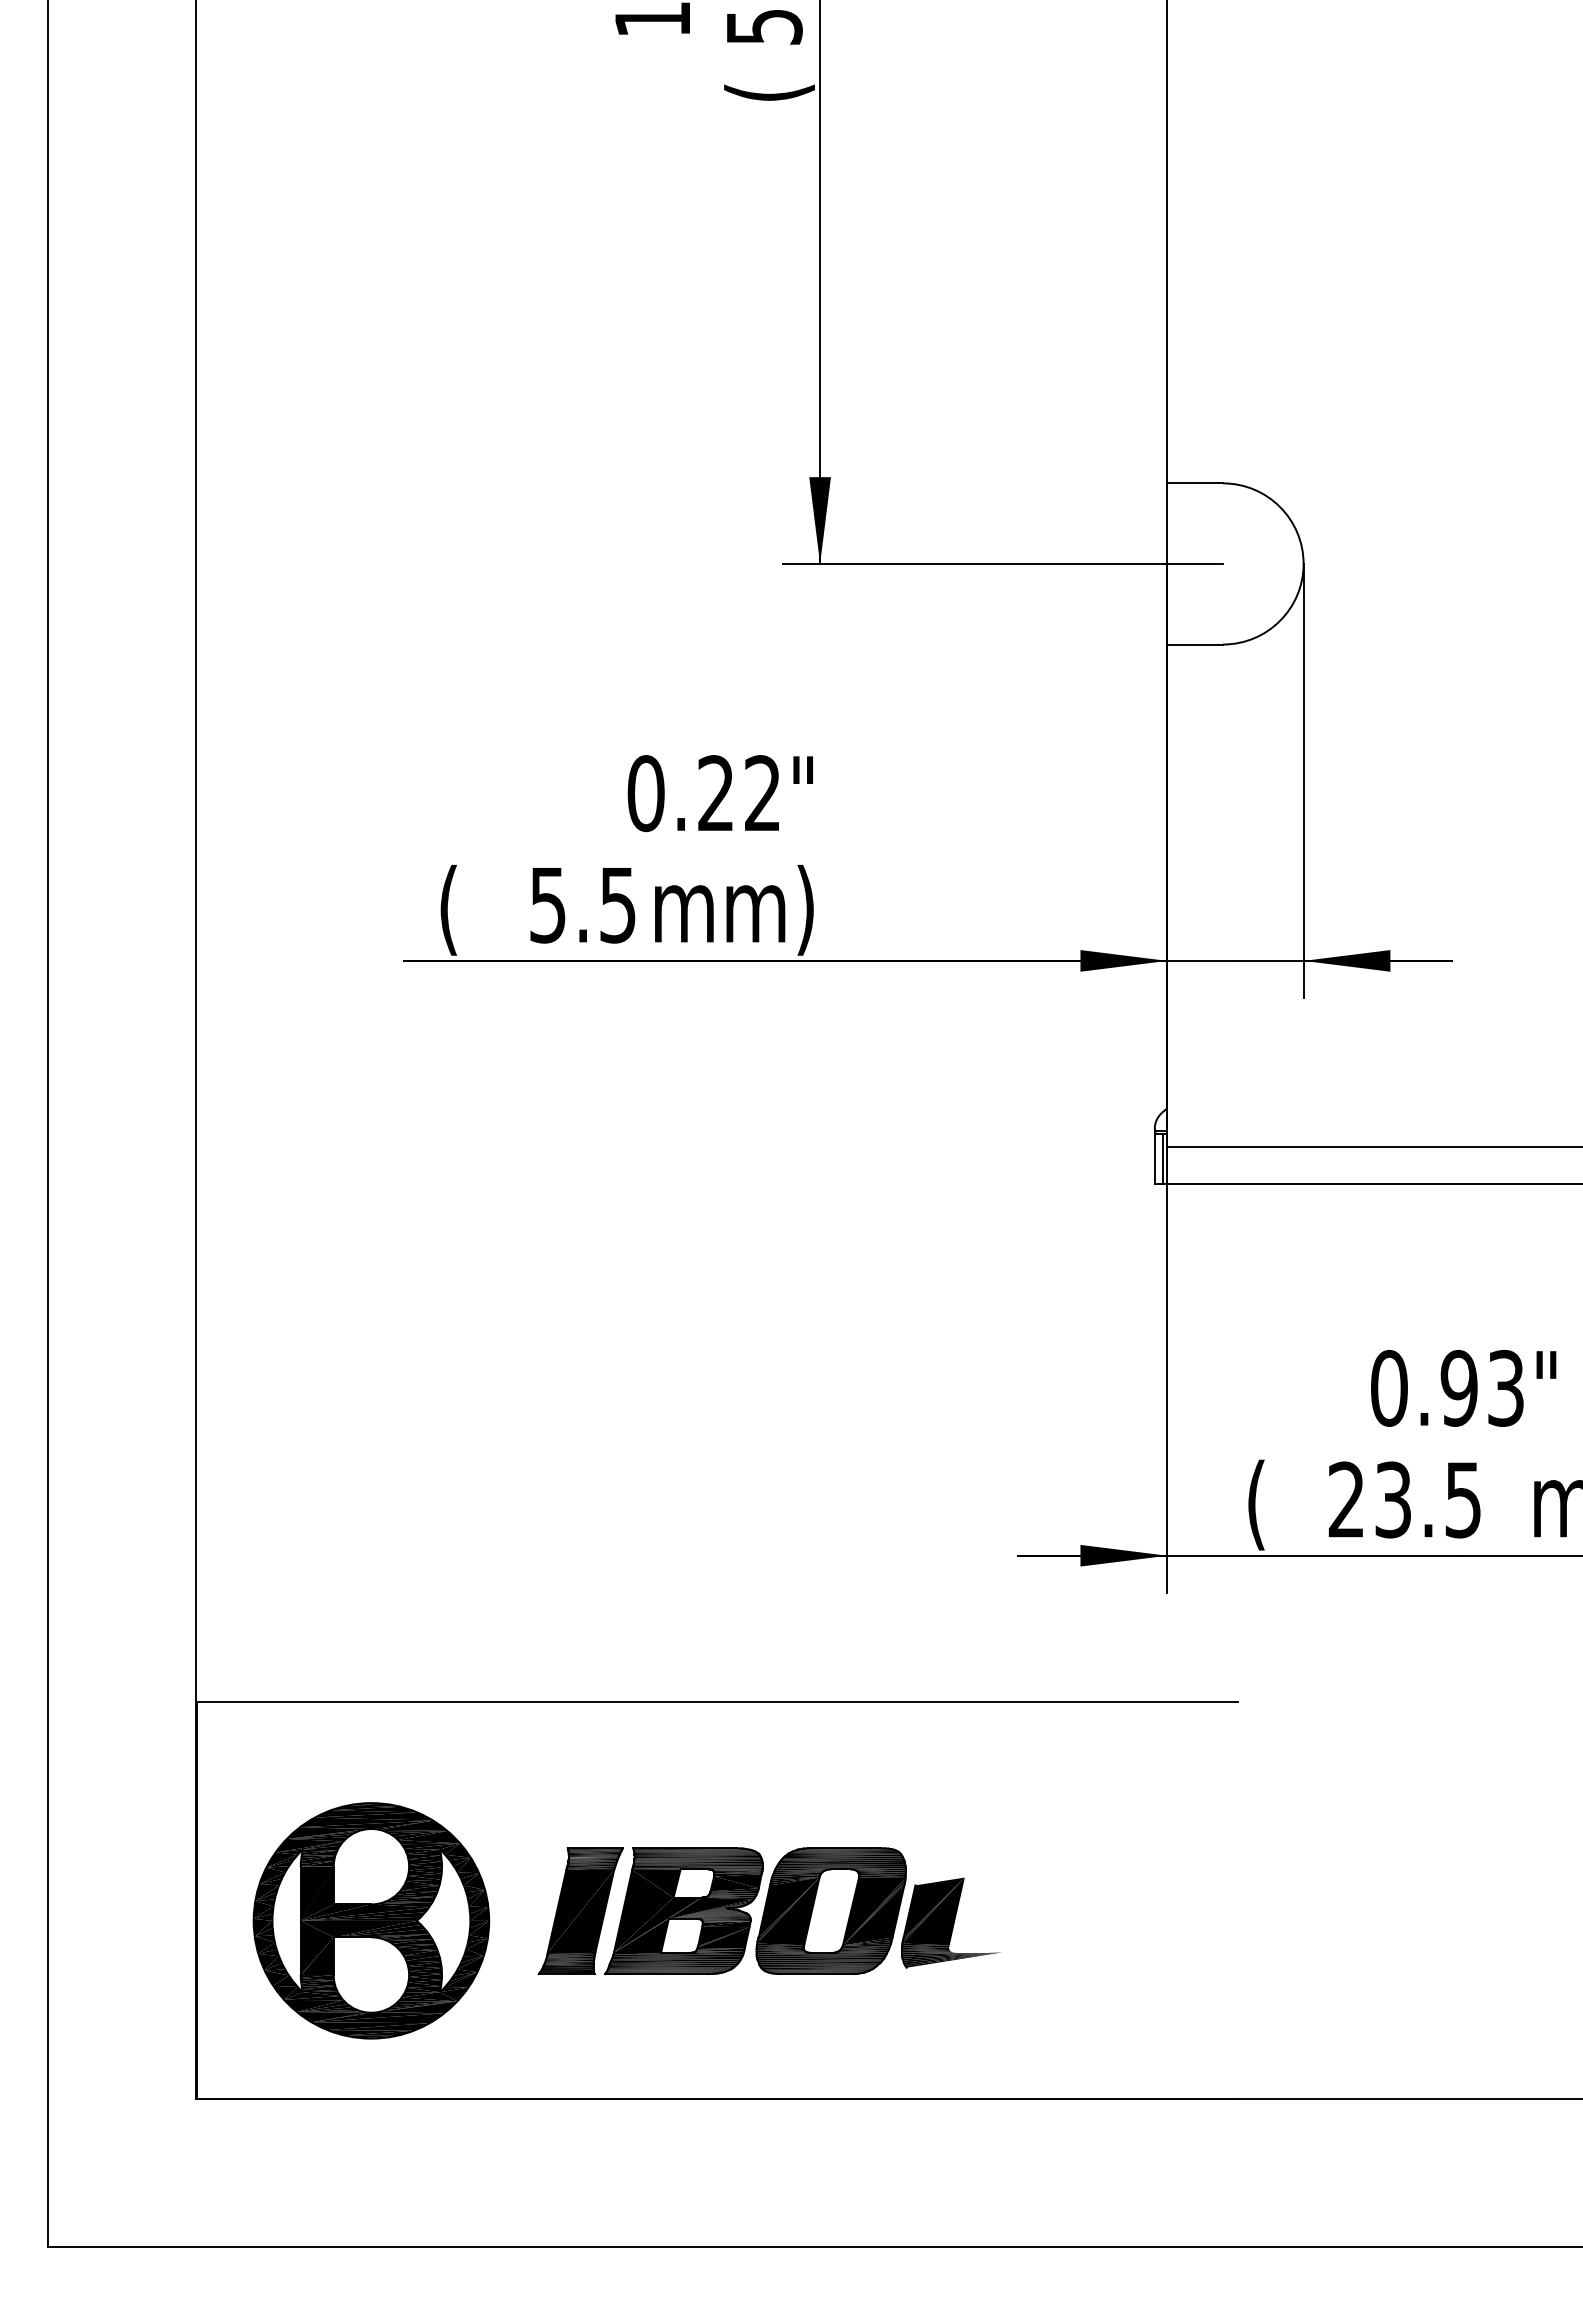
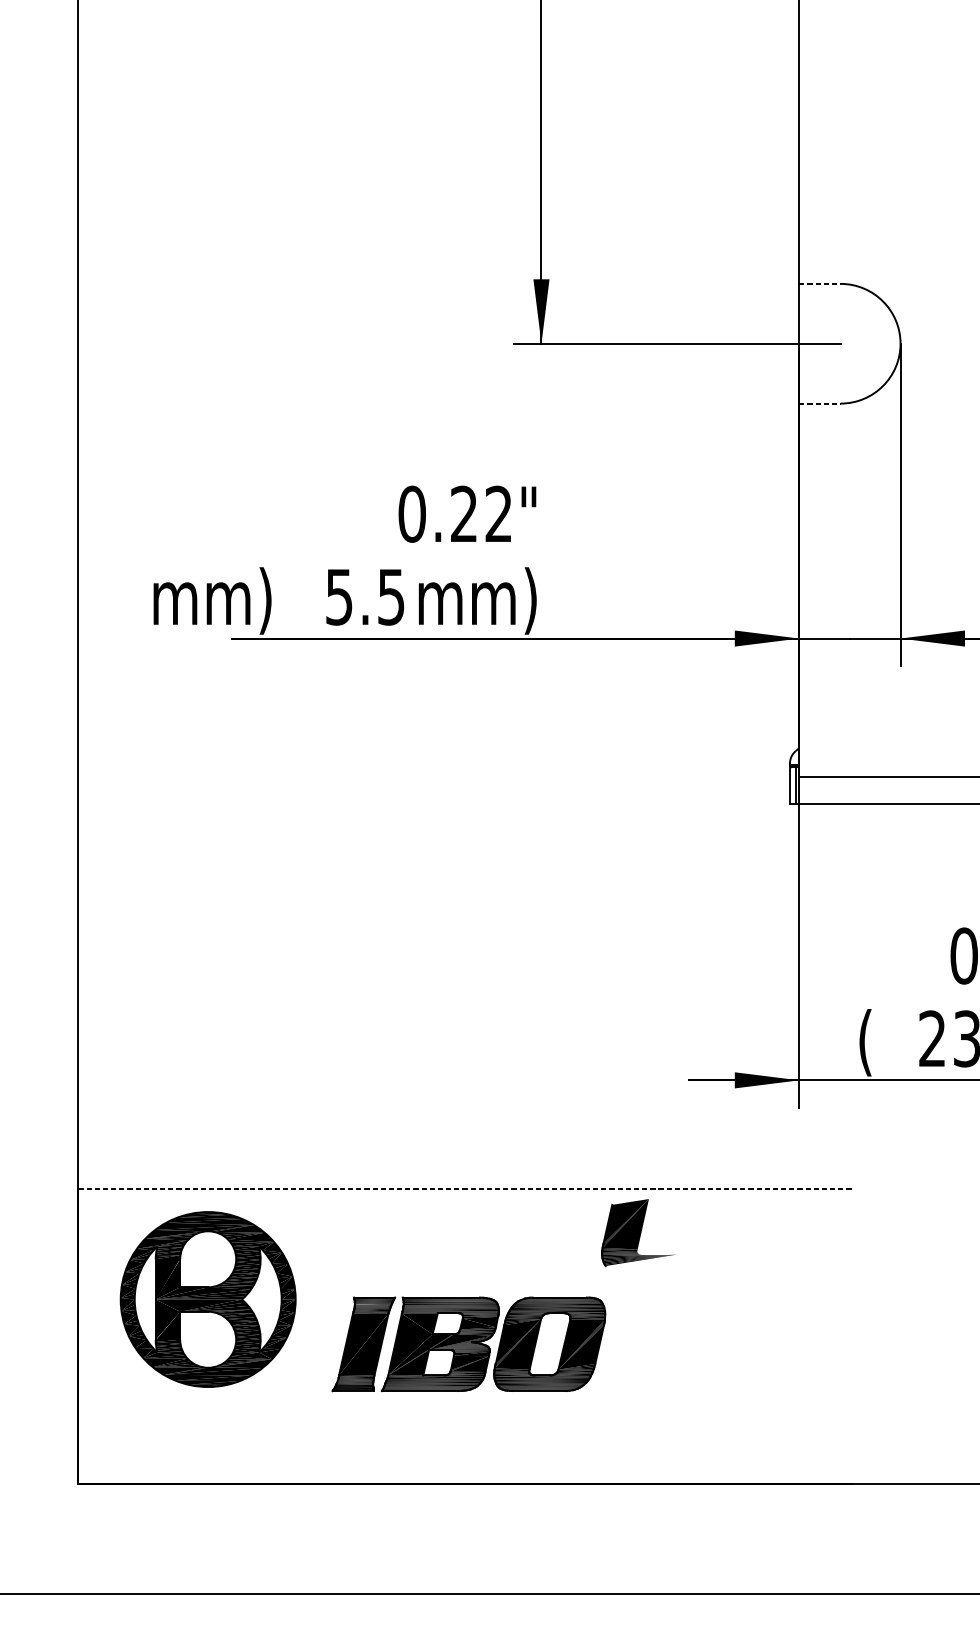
line: (1195, 483) -> (820, 283), solid -> dashed
line: (1195, 644) -> (820, 403), solid -> dashed
text: (377, 909) -> (212, 600), ( -> mm)
line: (717, 1702) -> (465, 1189), solid -> dashed
part: (371, 1920) -> (208, 1299), moved
part: (950, 1922) -> (638, 1232), moved

